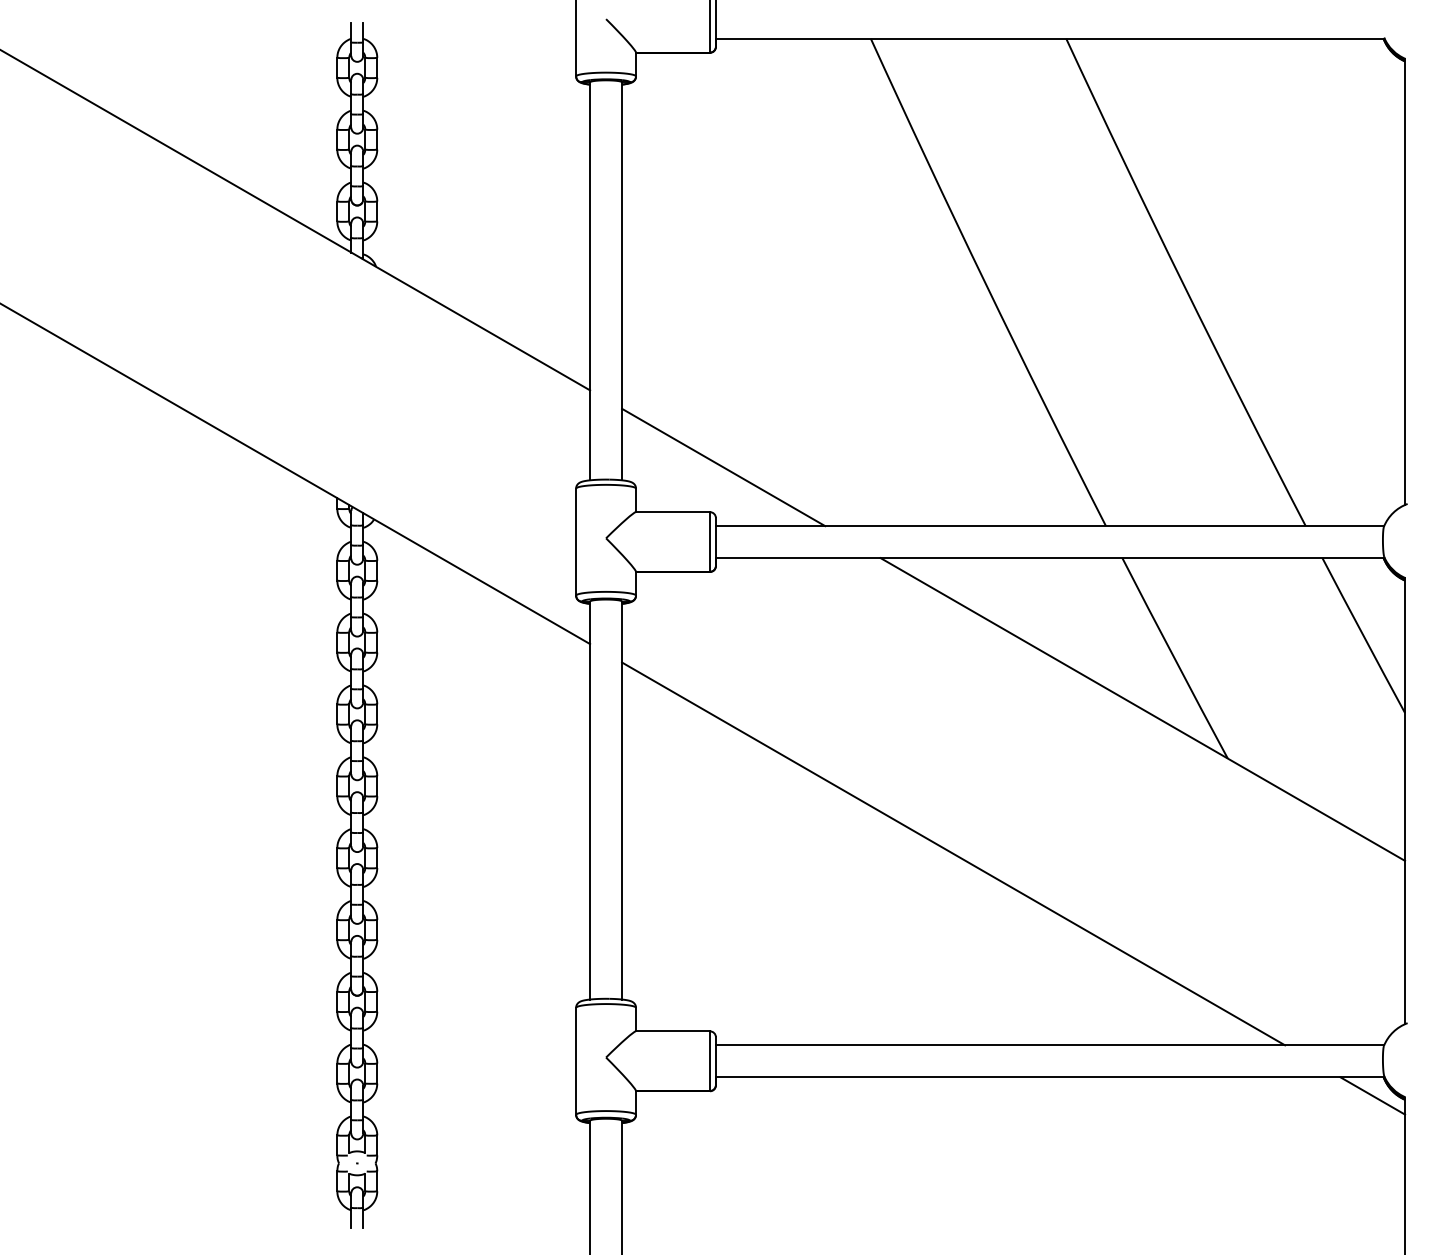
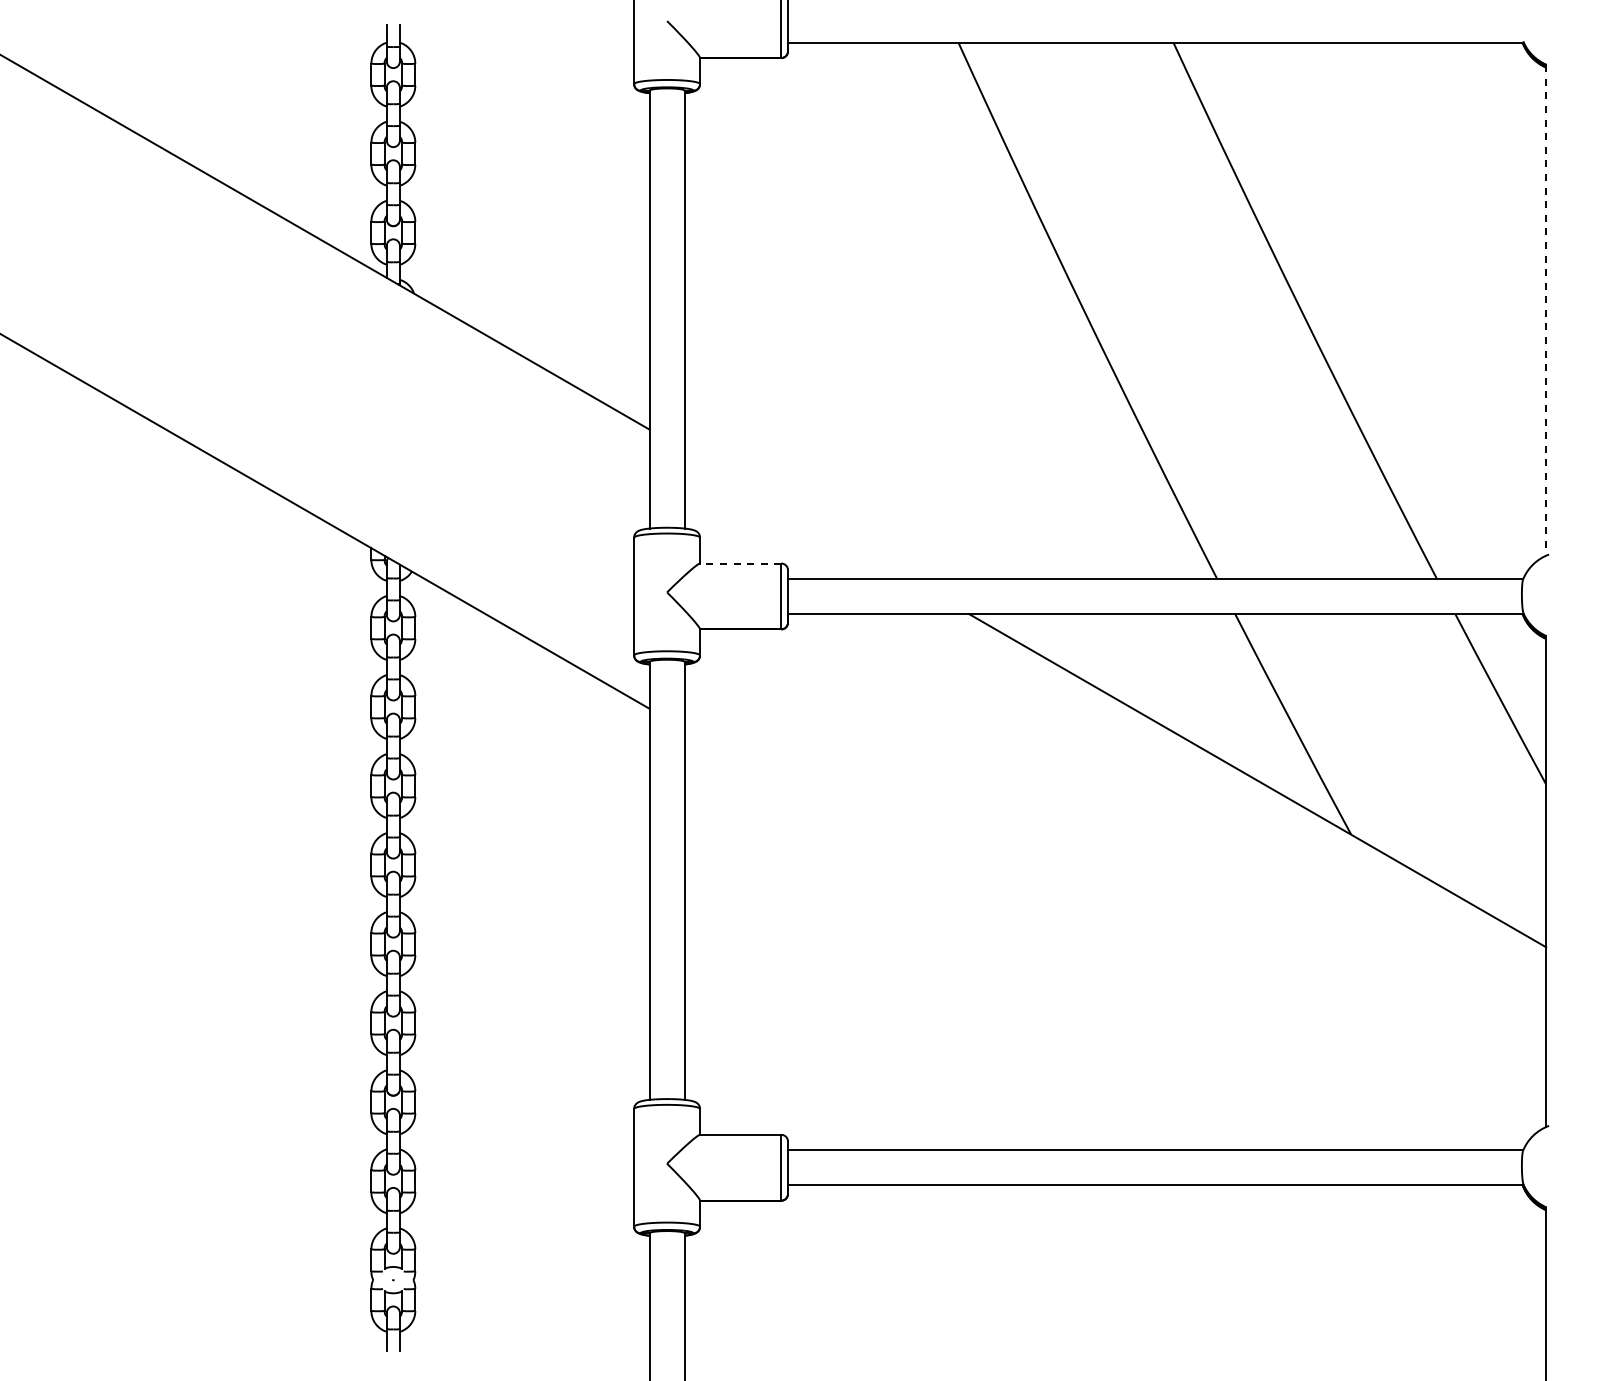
line: (1405, 282) -> (1546, 310), solid -> dashed
line: (723, 466) -> (796, 513), removed
line: (672, 512) -> (740, 563), solid -> dashed
line: (953, 853) -> (1049, 939), removed
line: (1372, 1095) -> (1510, 1205), removed

